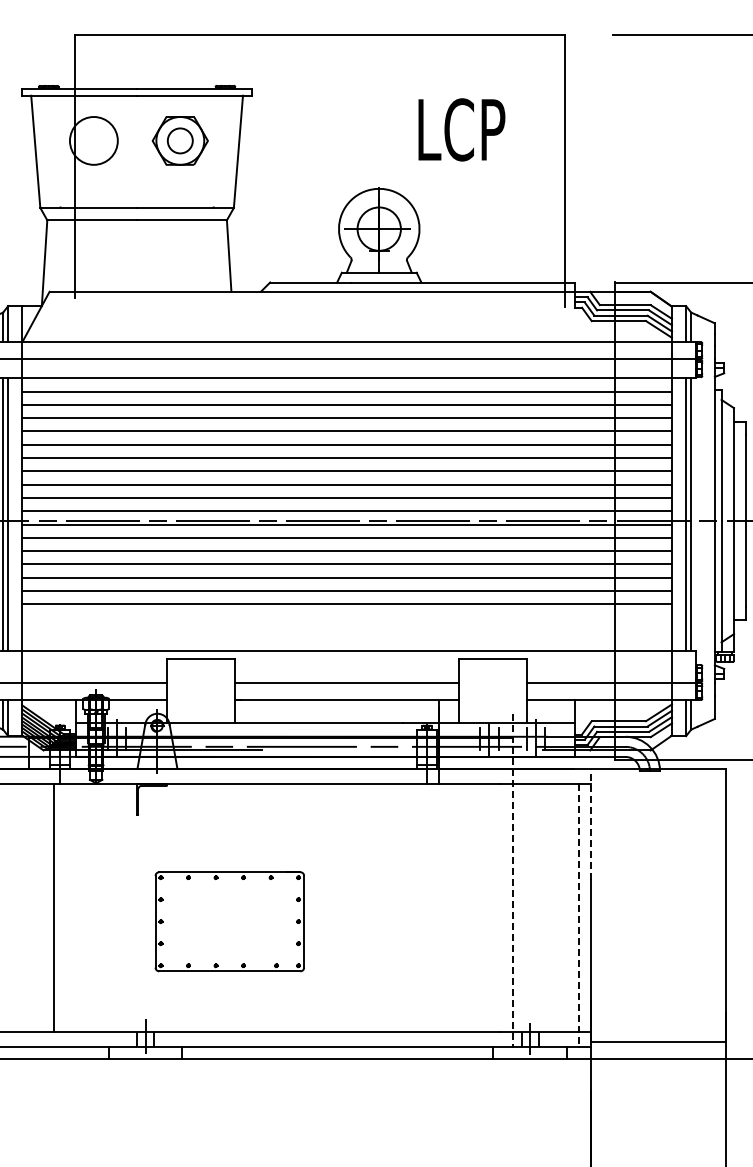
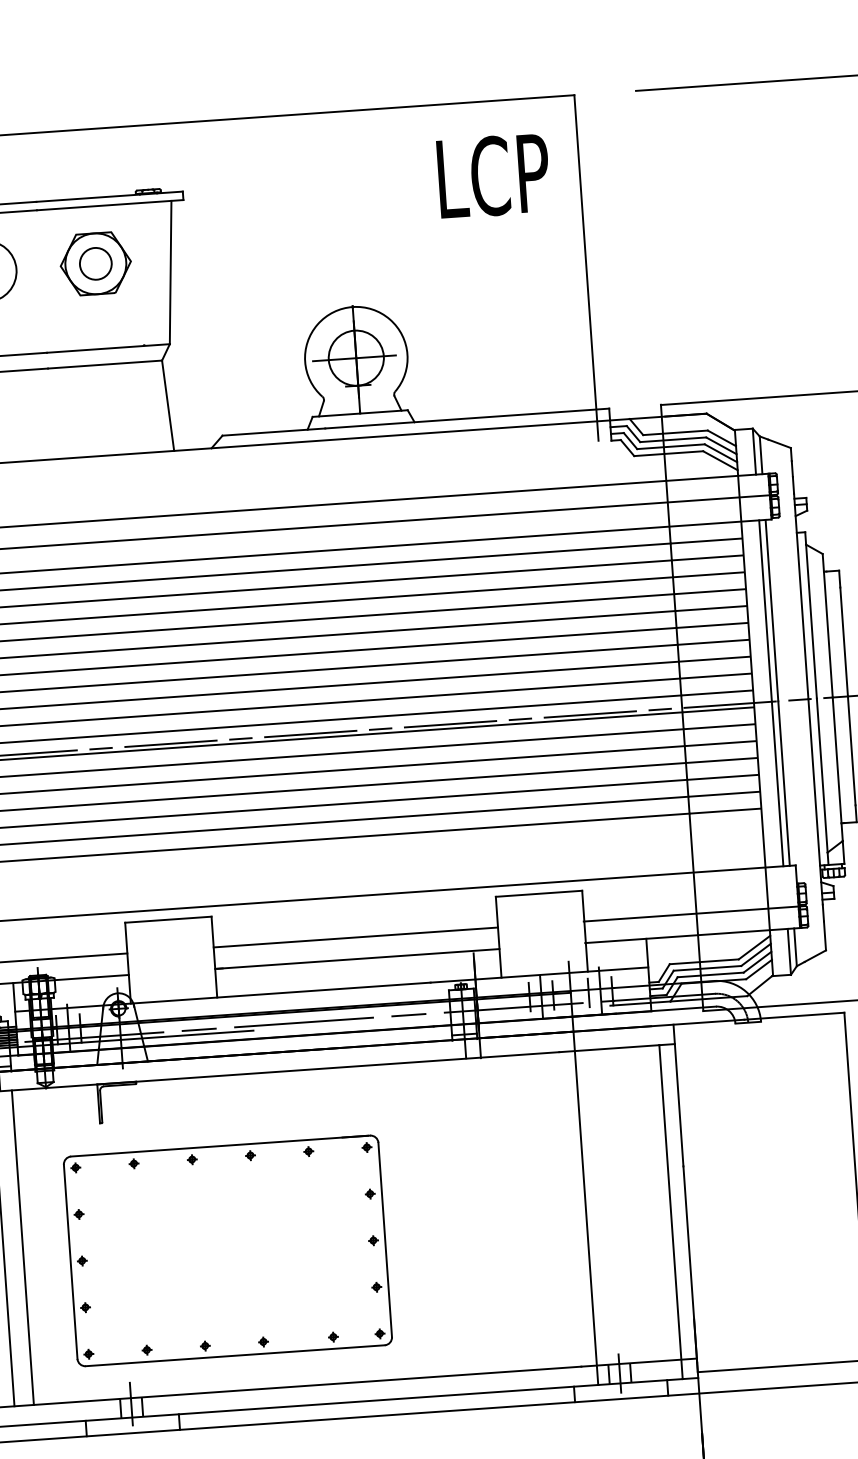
text: (461, 129) -> (493, 175), moved
line: (591, 824) -> (678, 1095), dashed -> solid
line: (512, 880) -> (583, 1173), dashed -> solid
line: (69, 907) -> (23, 1247), added
line: (579, 916) -> (671, 1213), dashed -> solid
part: (229, 921) -> (227, 1250), size x1.67

